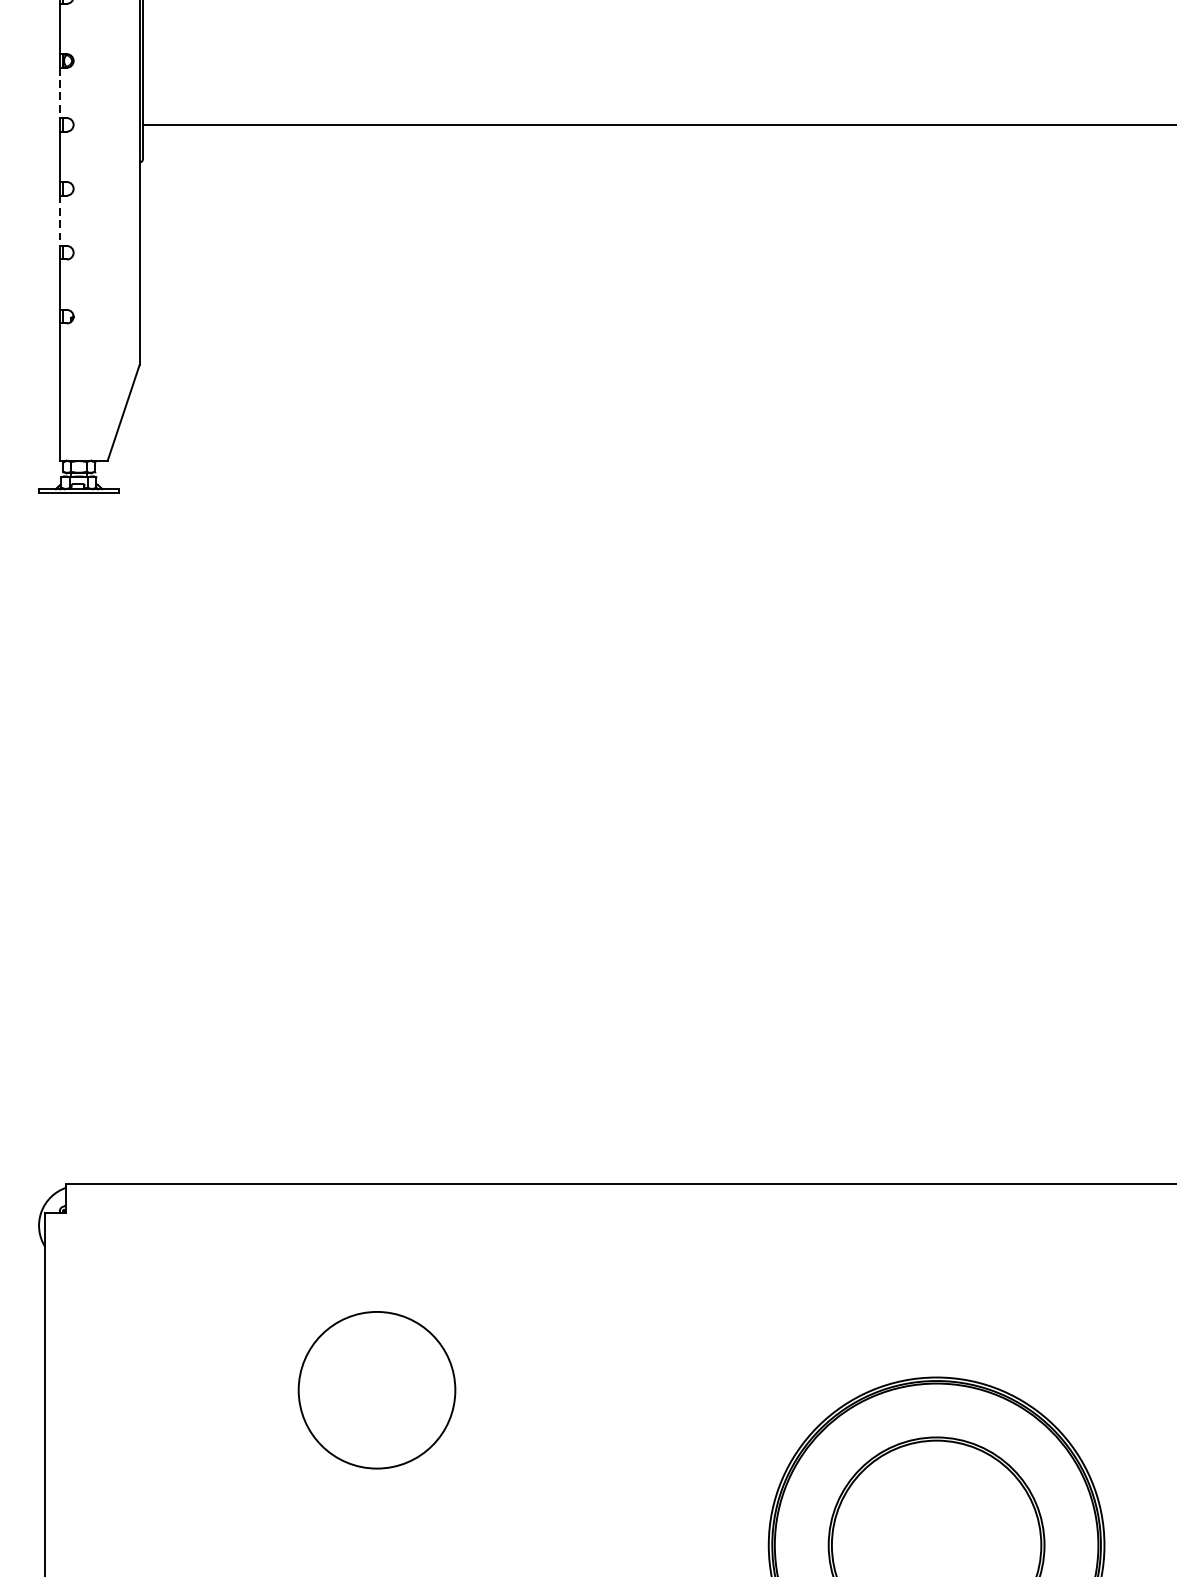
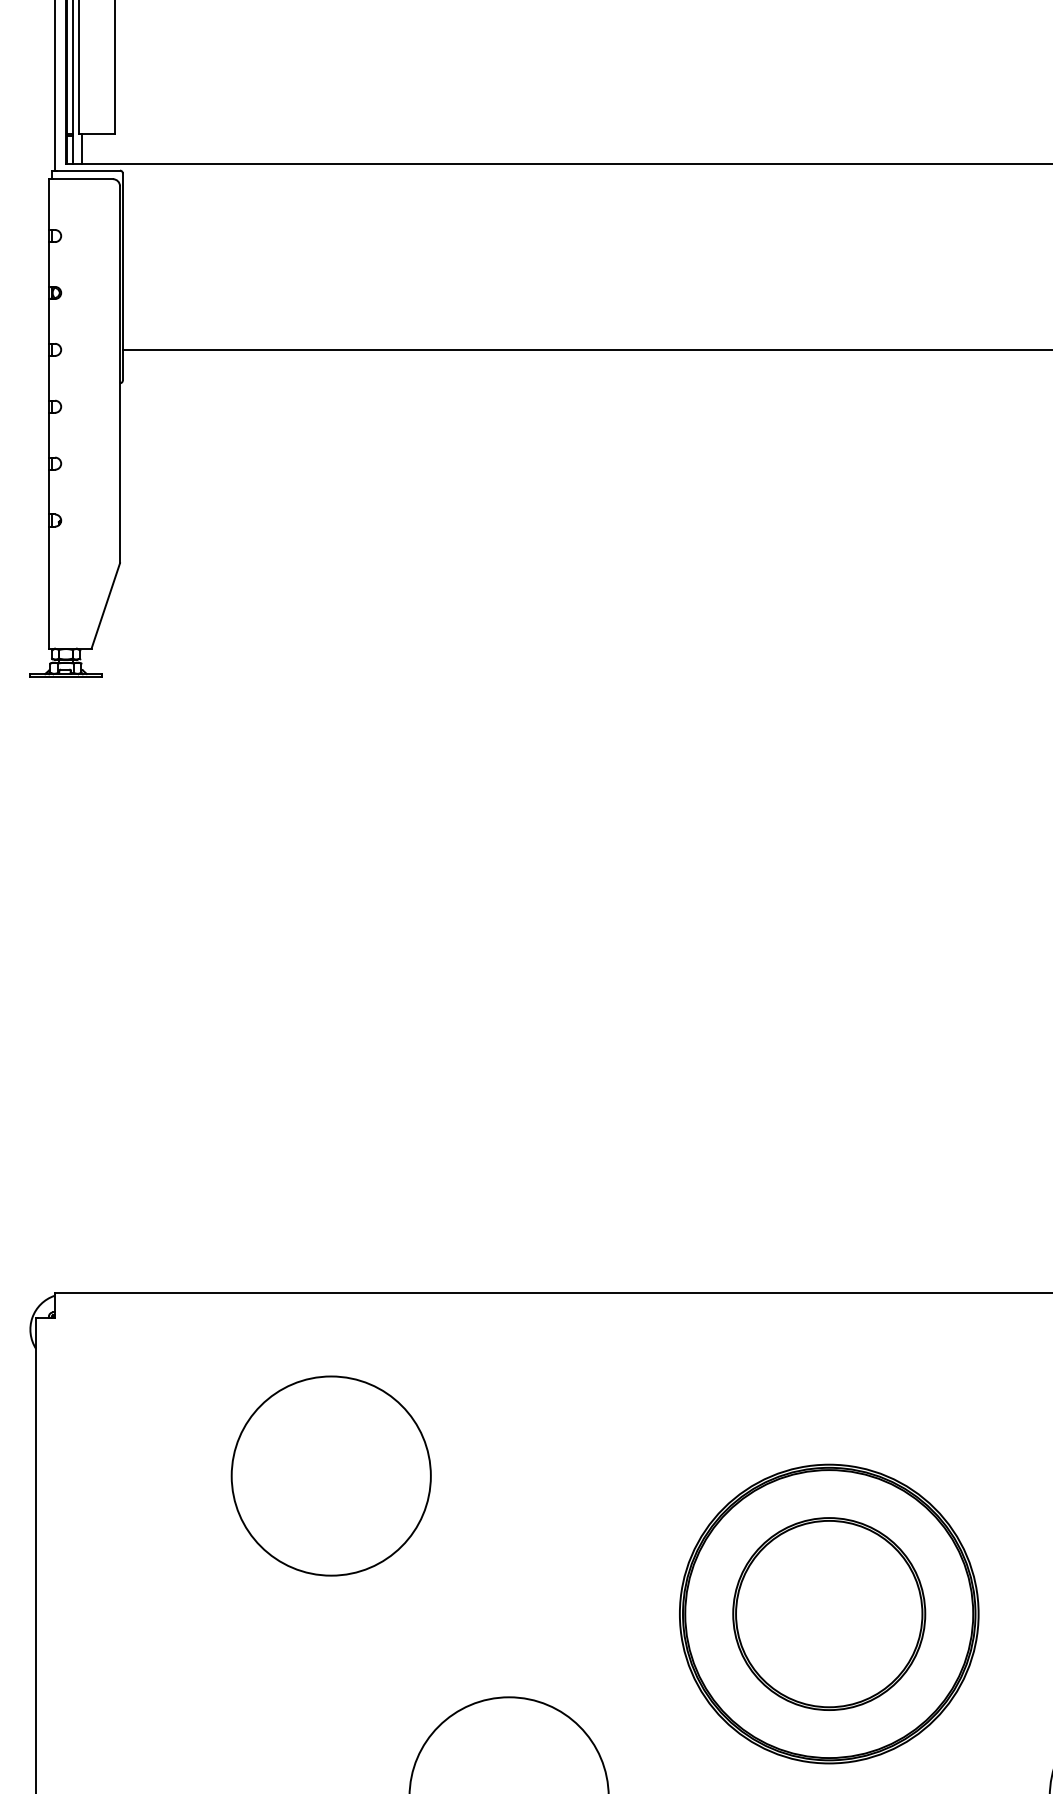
line: (59, 93) -> (48, 321), dashed -> solid
line: (59, 221) -> (48, 435), dashed -> solid
circle: (376, 1389) -> (330, 1475), size x1.43

